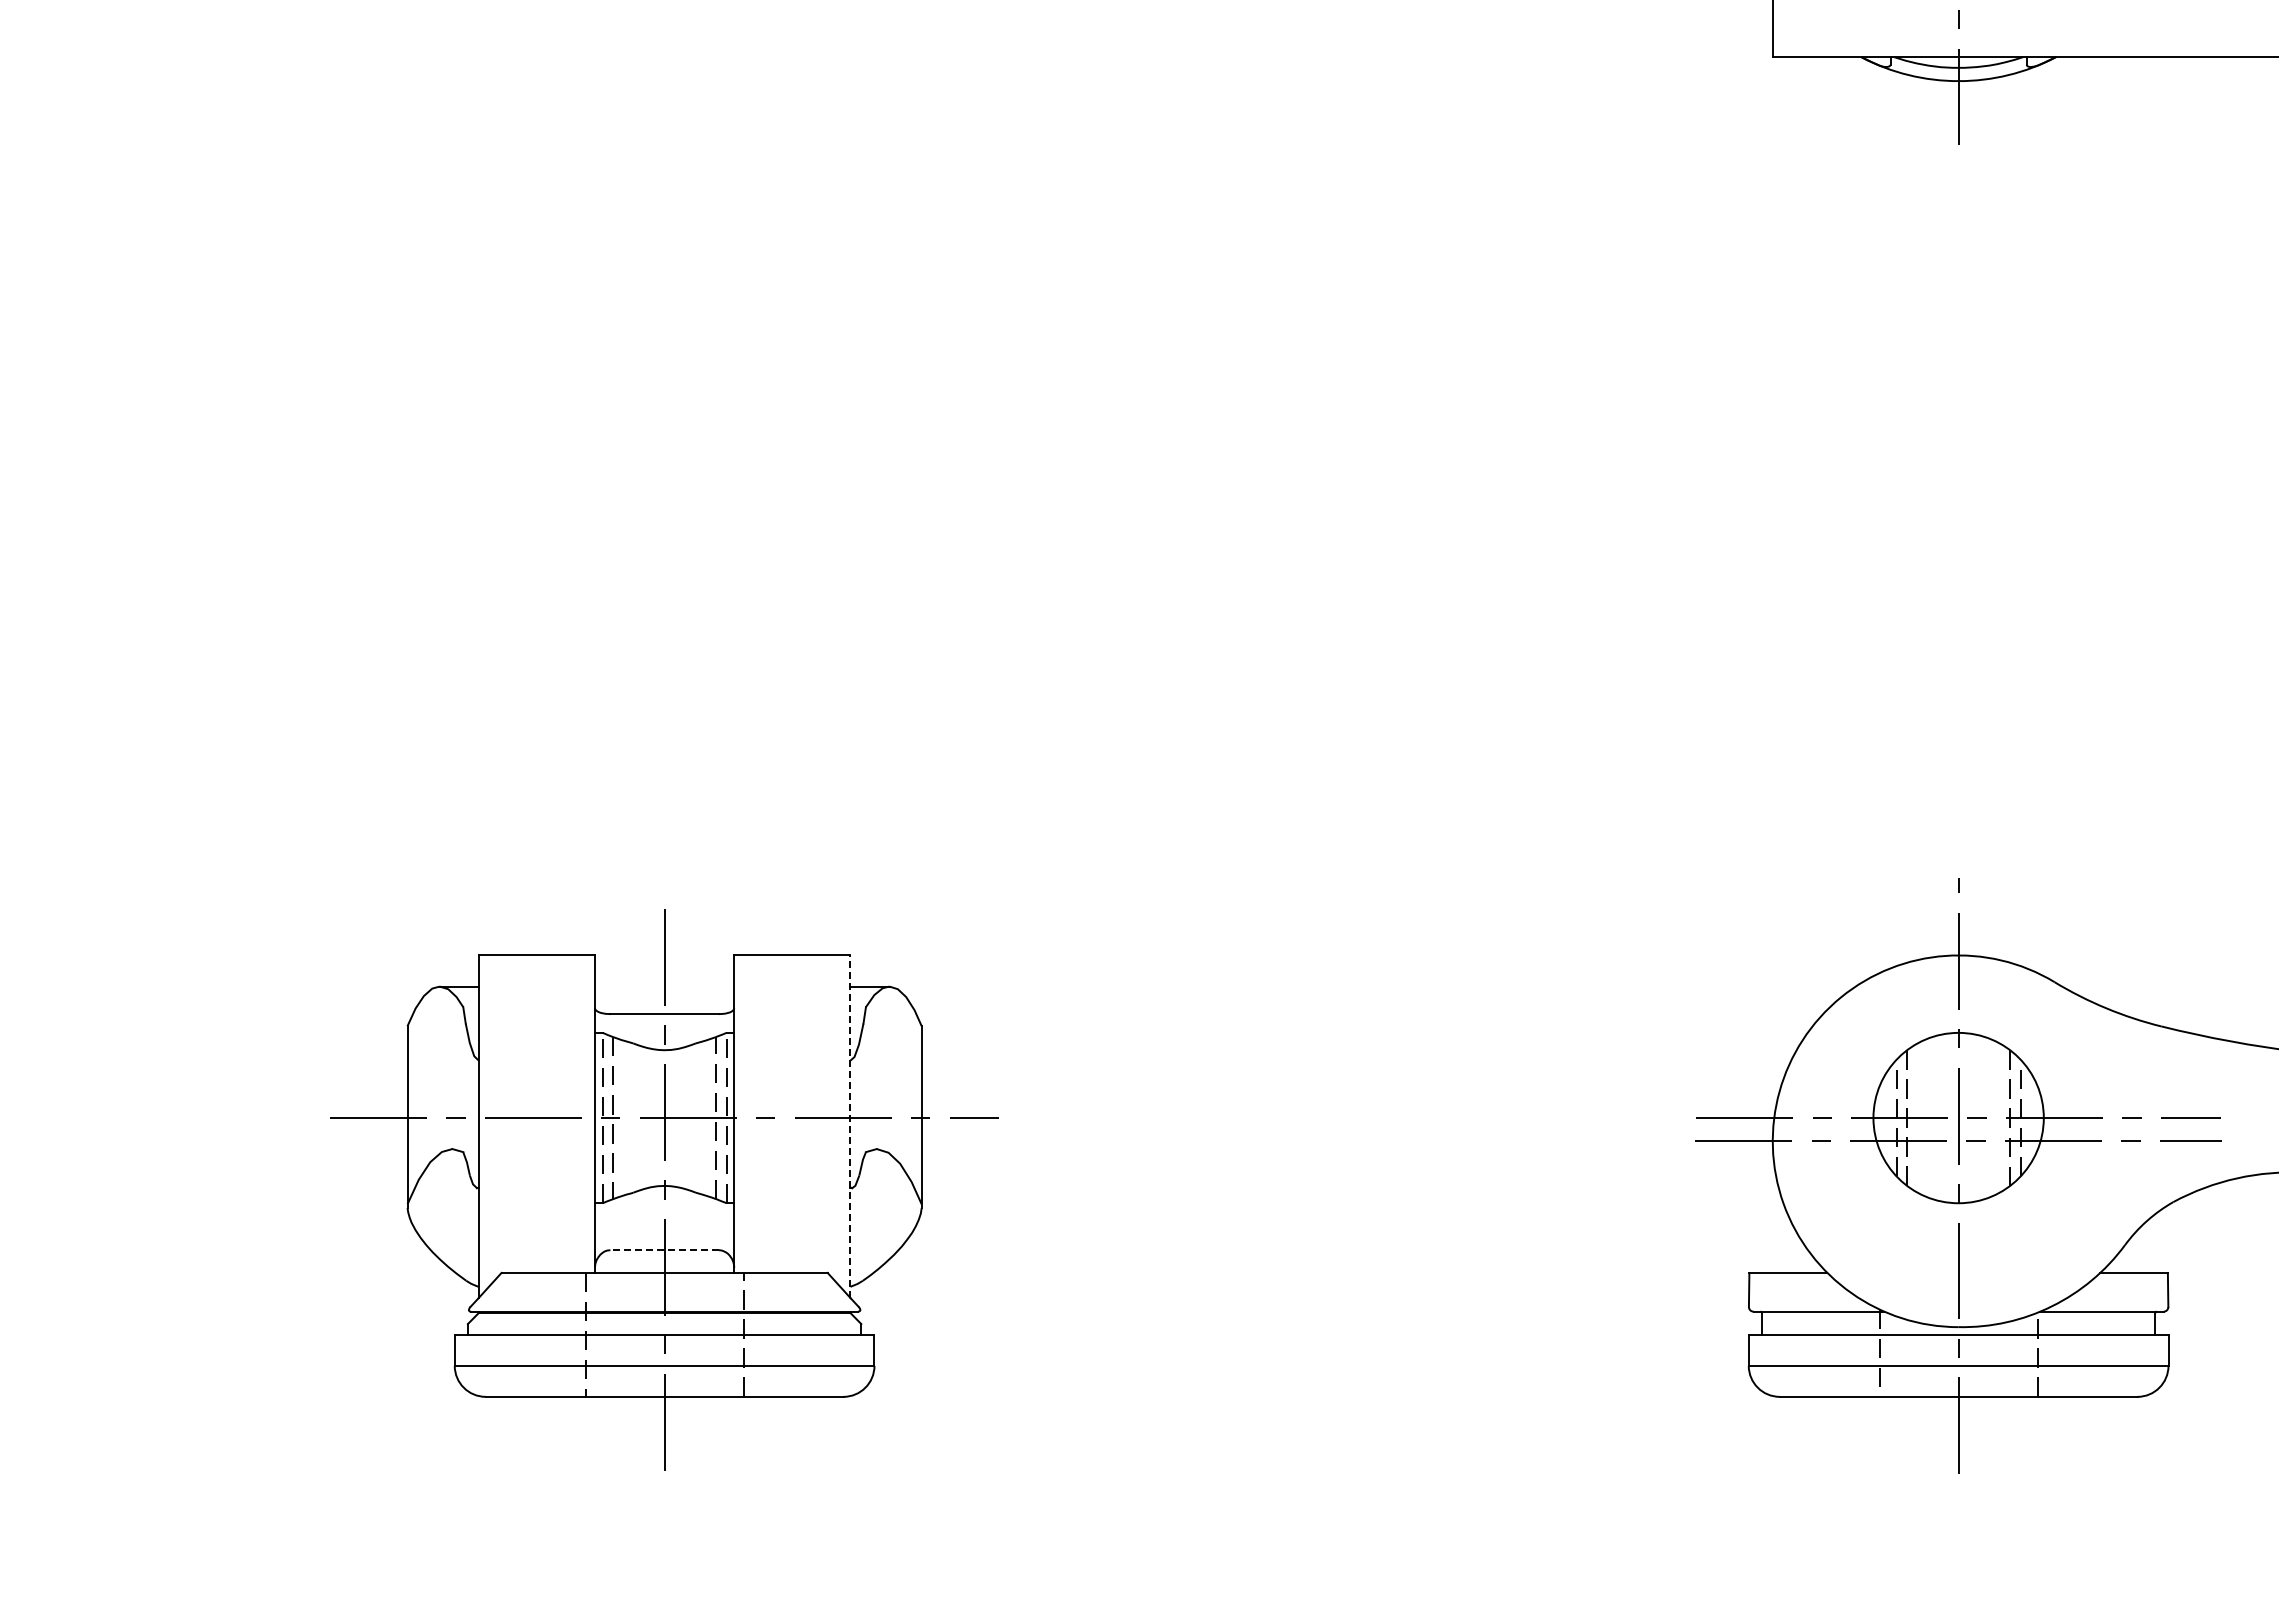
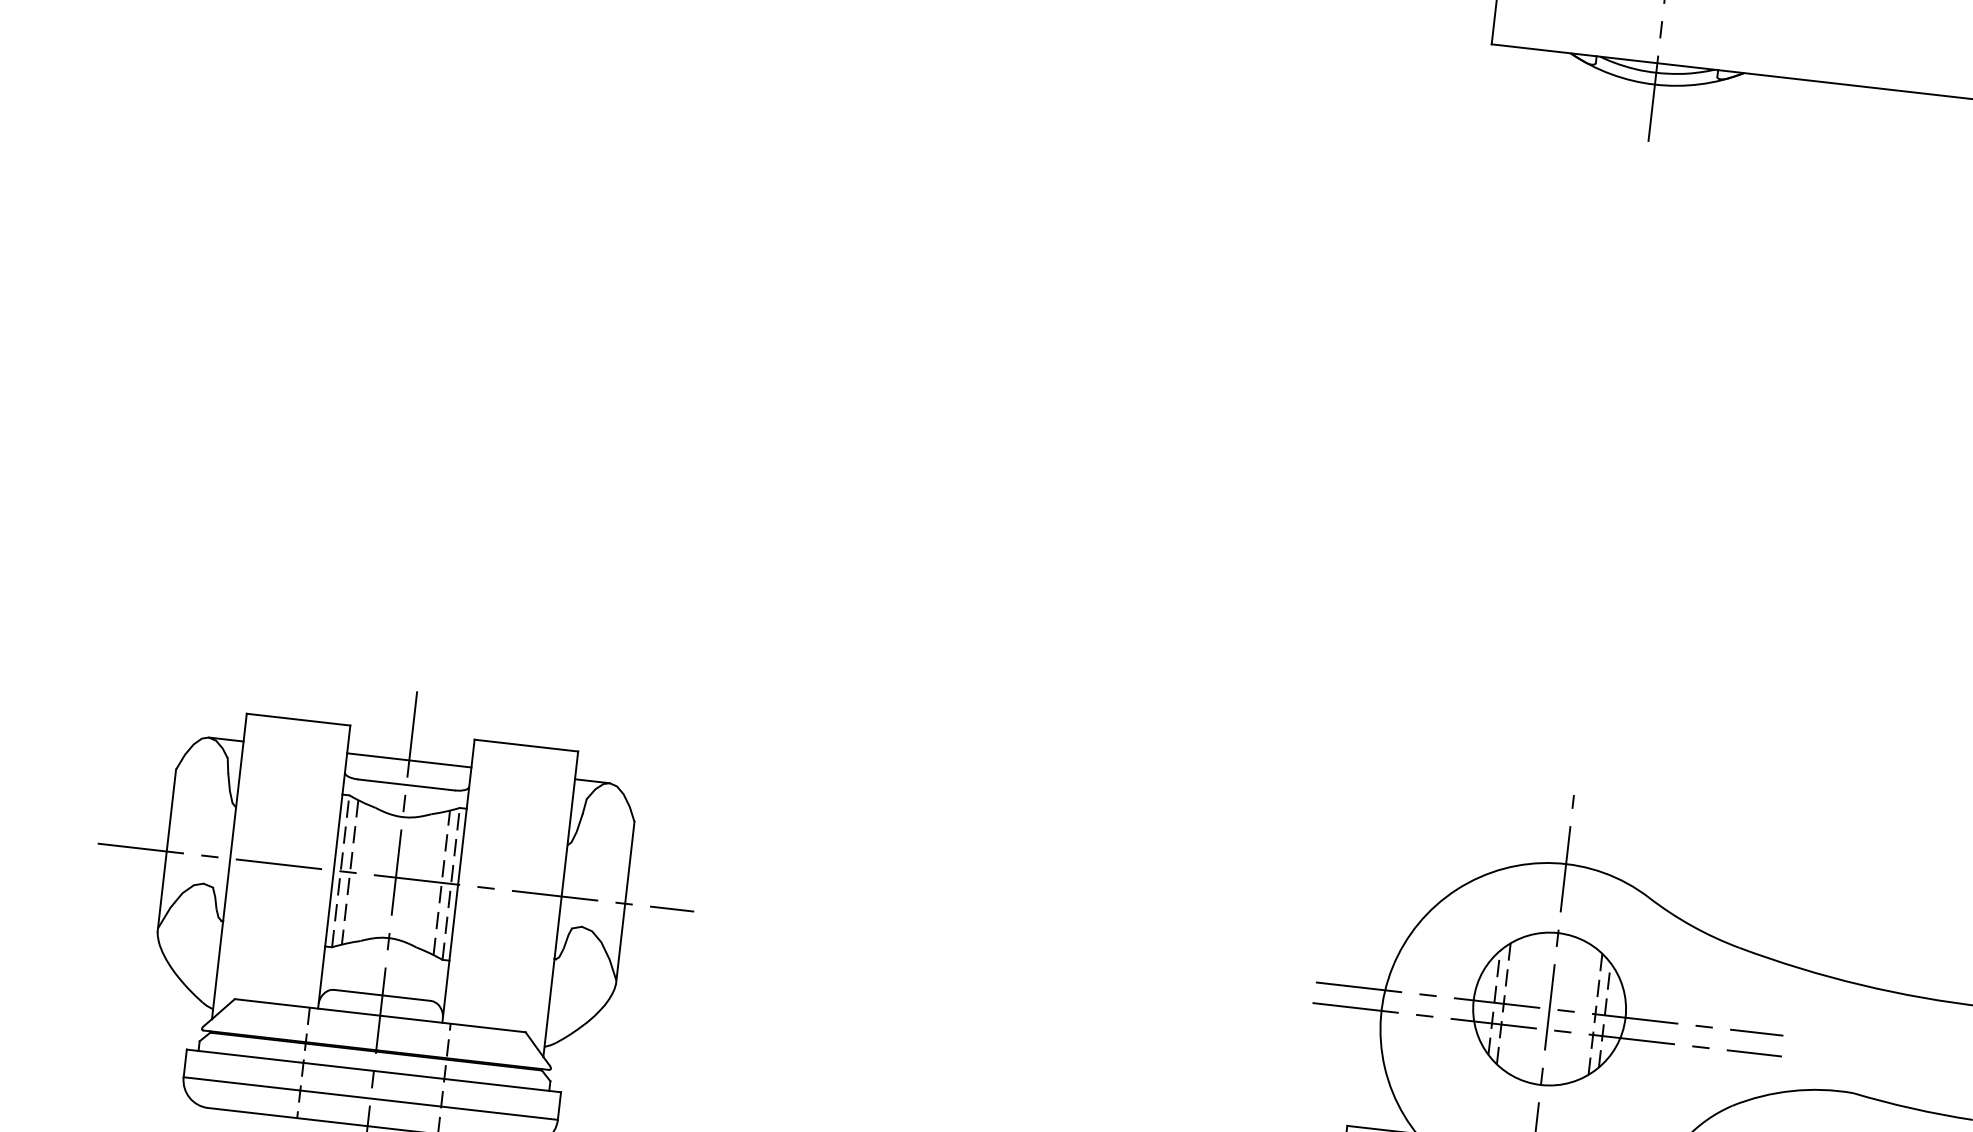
line: (664, 986) -> (409, 760), added
line: (850, 1126) -> (560, 904), dashed -> solid
line: (664, 1250) -> (382, 995), dashed -> solid

